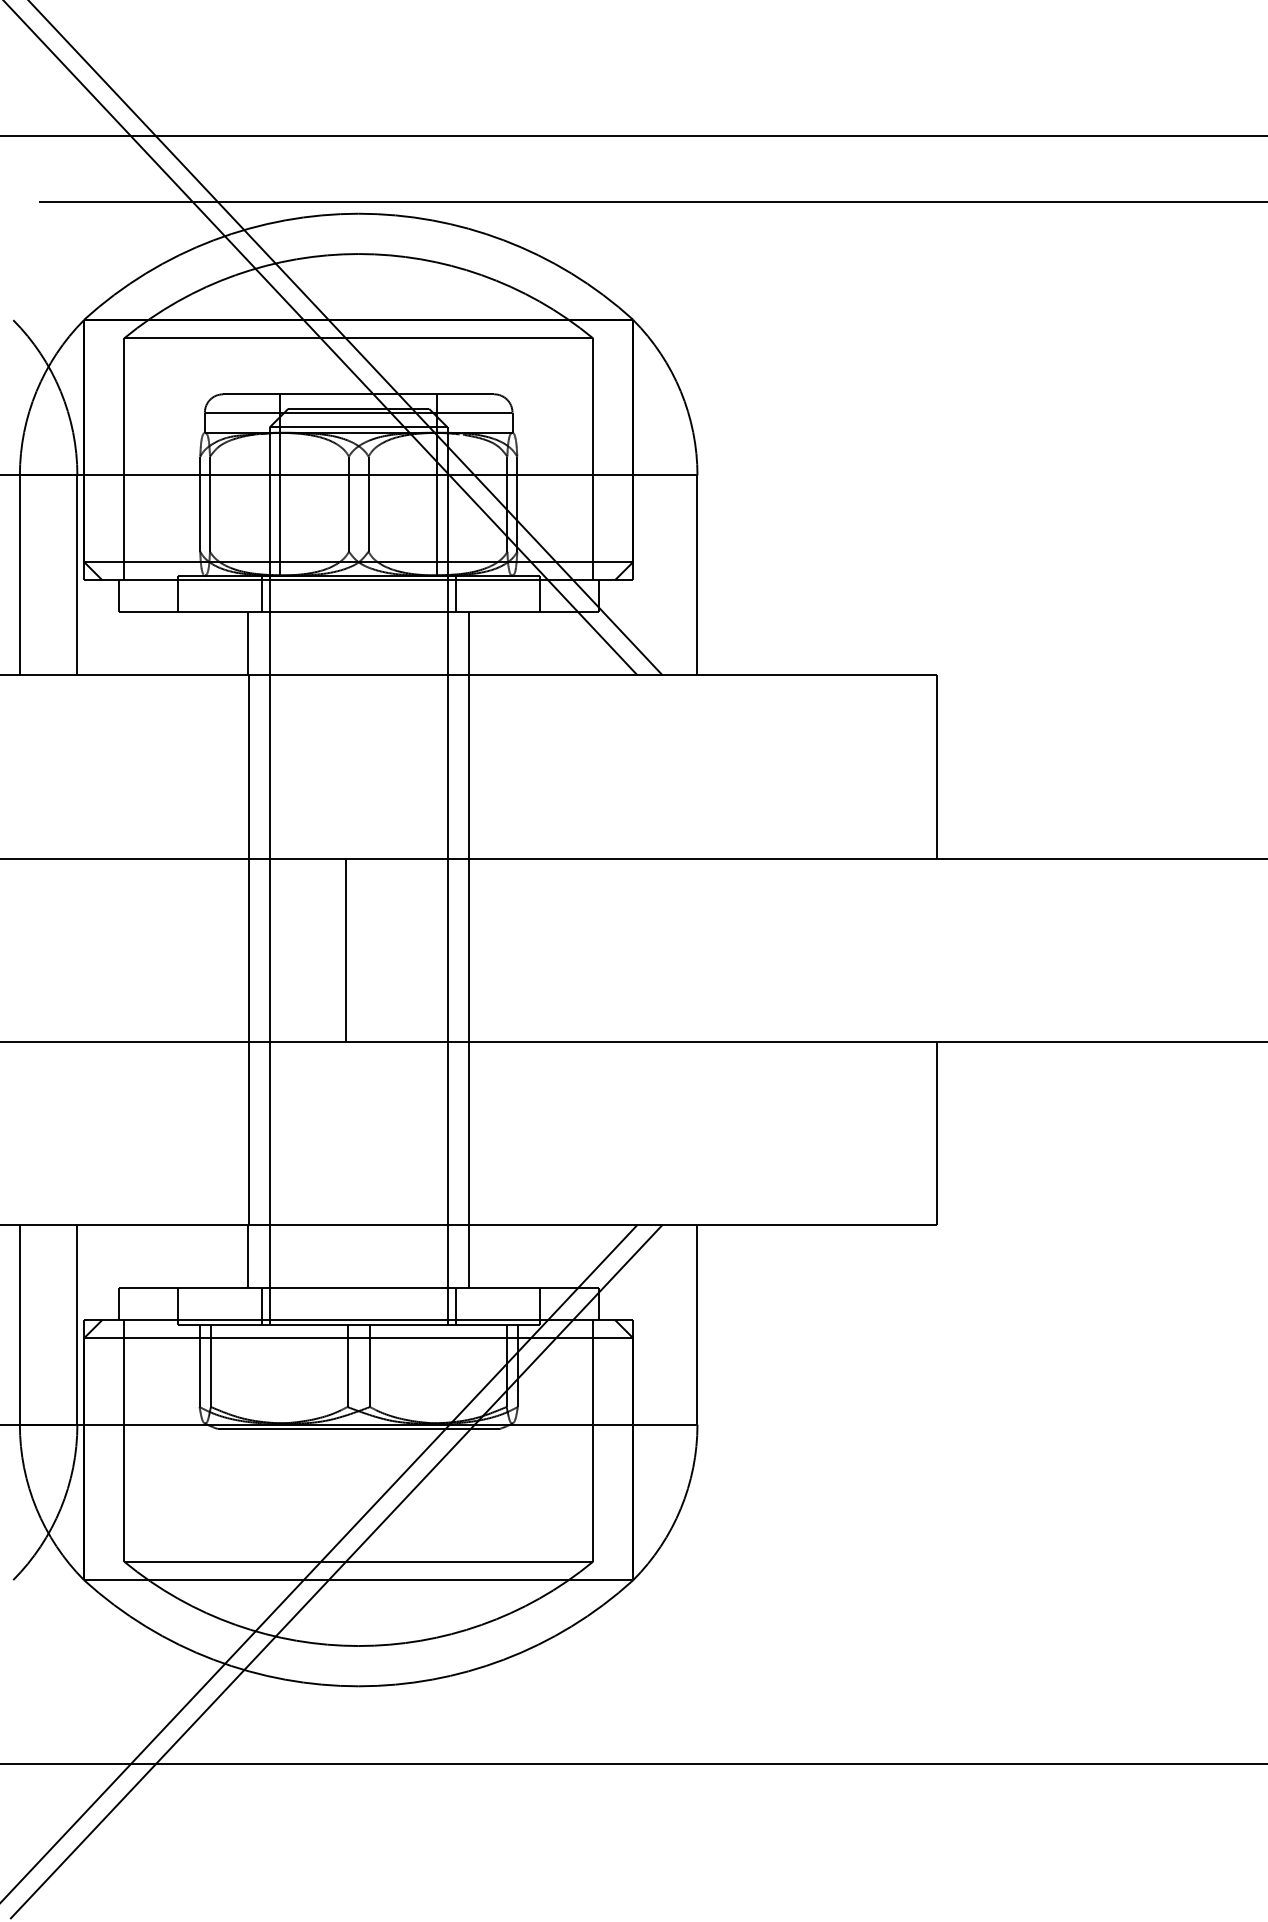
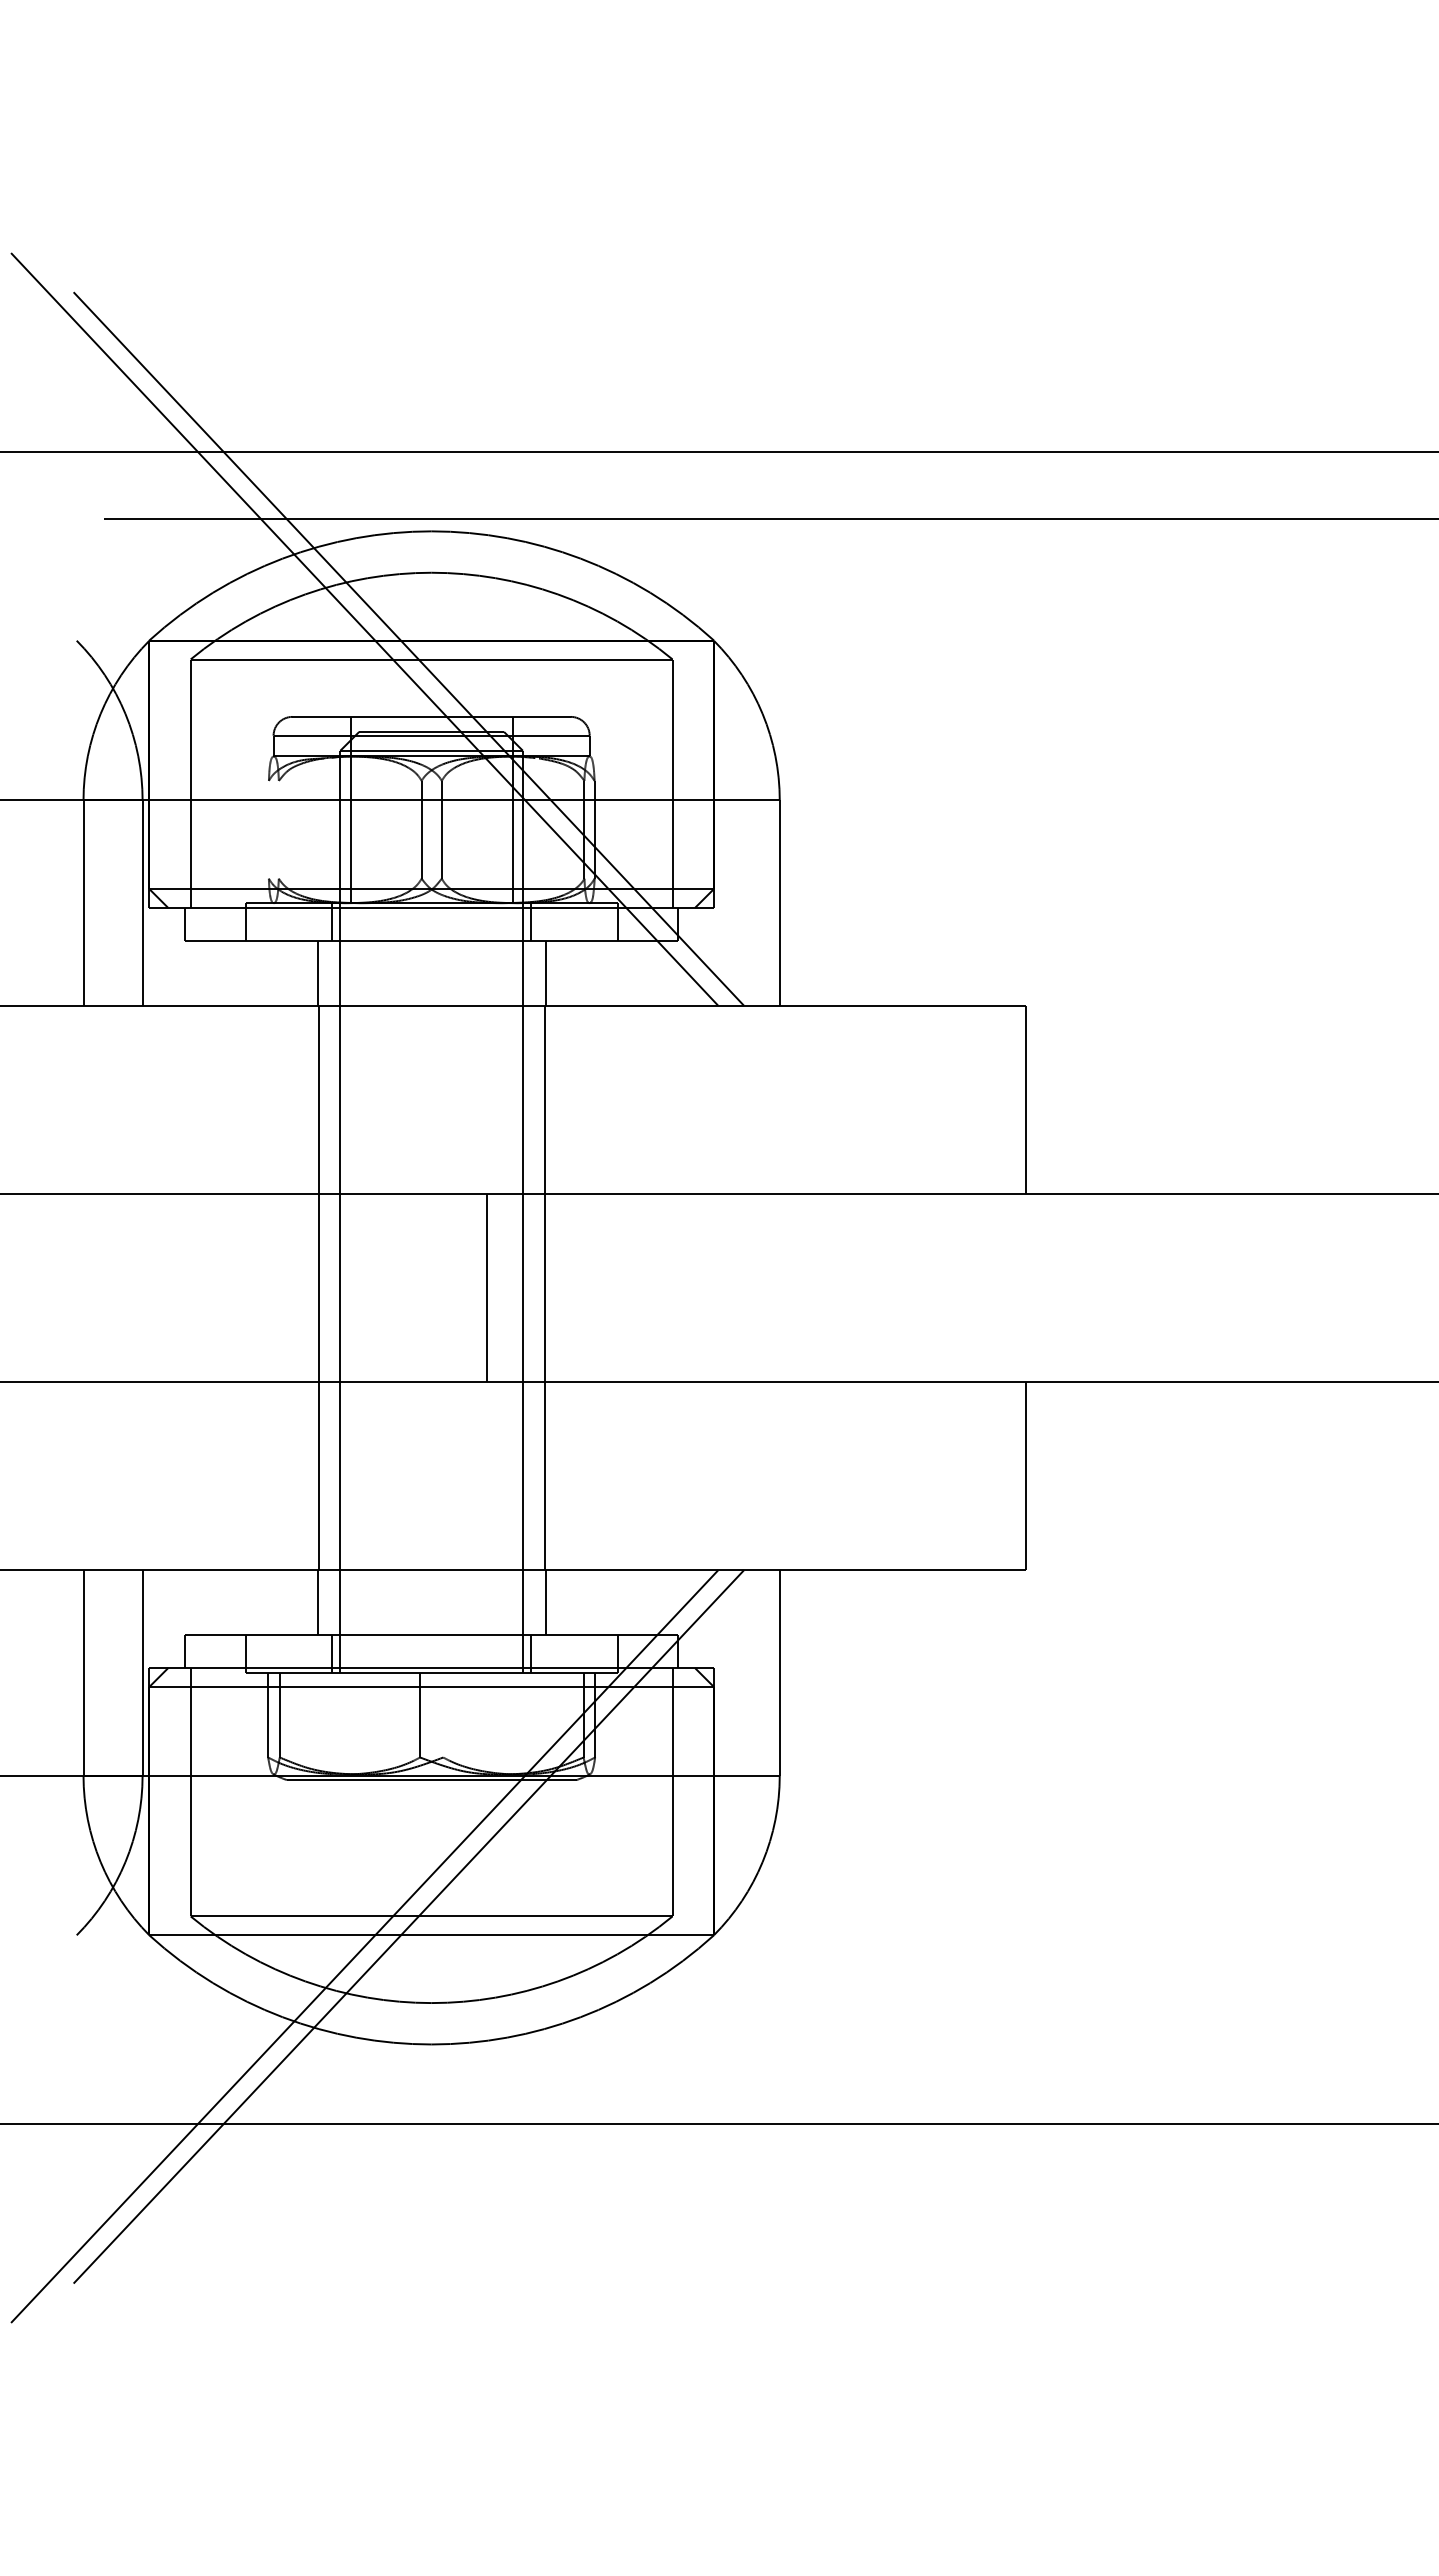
line: (199, 503) -> (268, 829), removed
line: (209, 503) -> (278, 829), removed
line: (345, 949) -> (487, 1287), moved
line: (370, 1365) -> (443, 1714), removed

